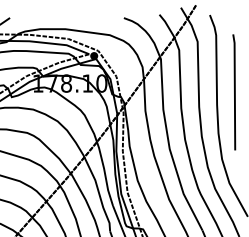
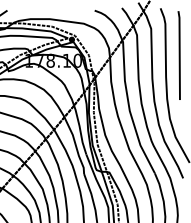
line: (233, 92) -> (178, 55), moved

